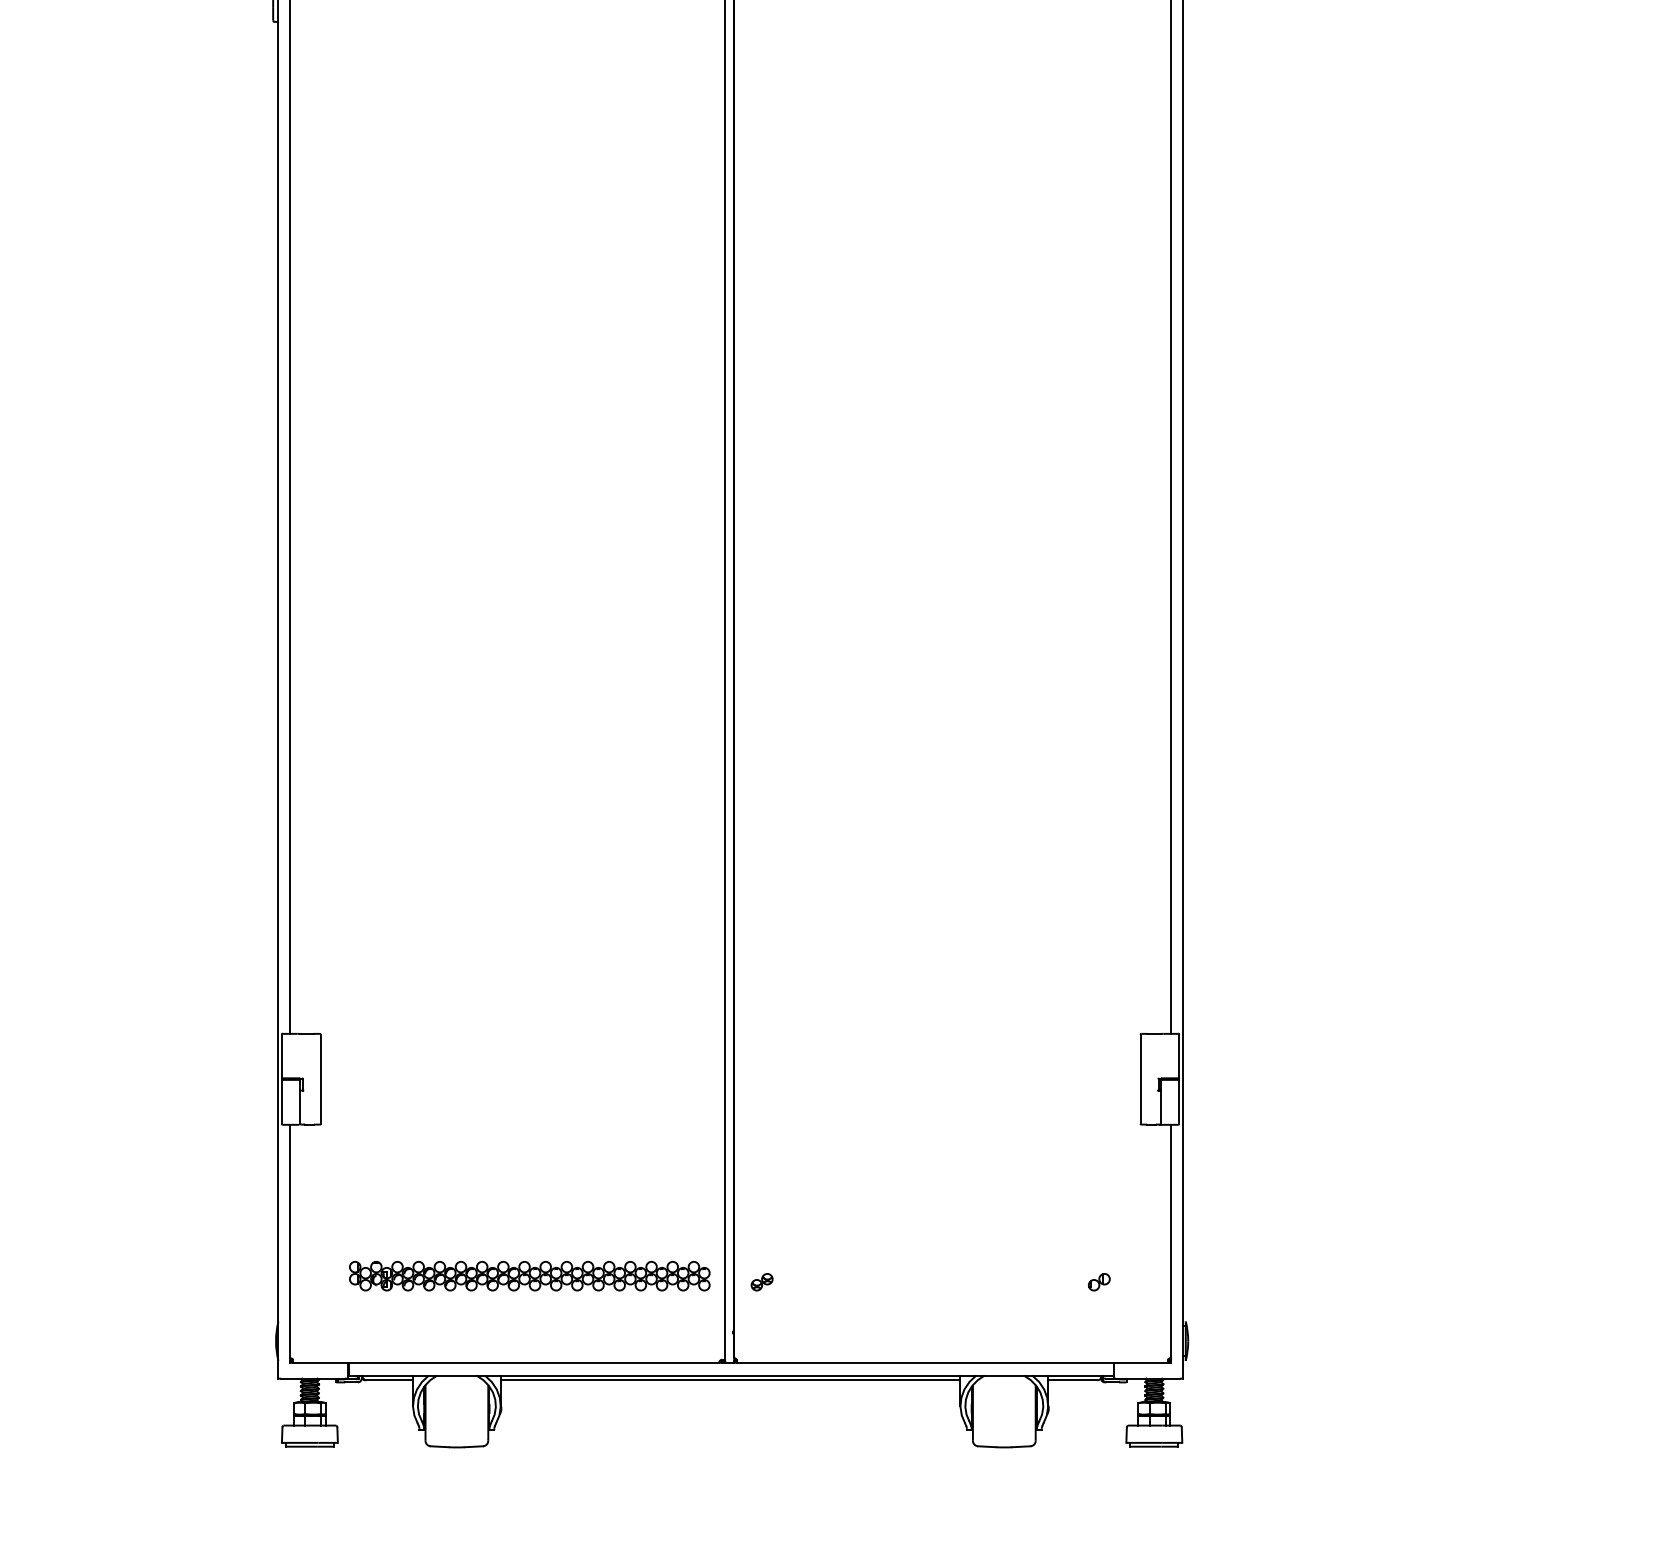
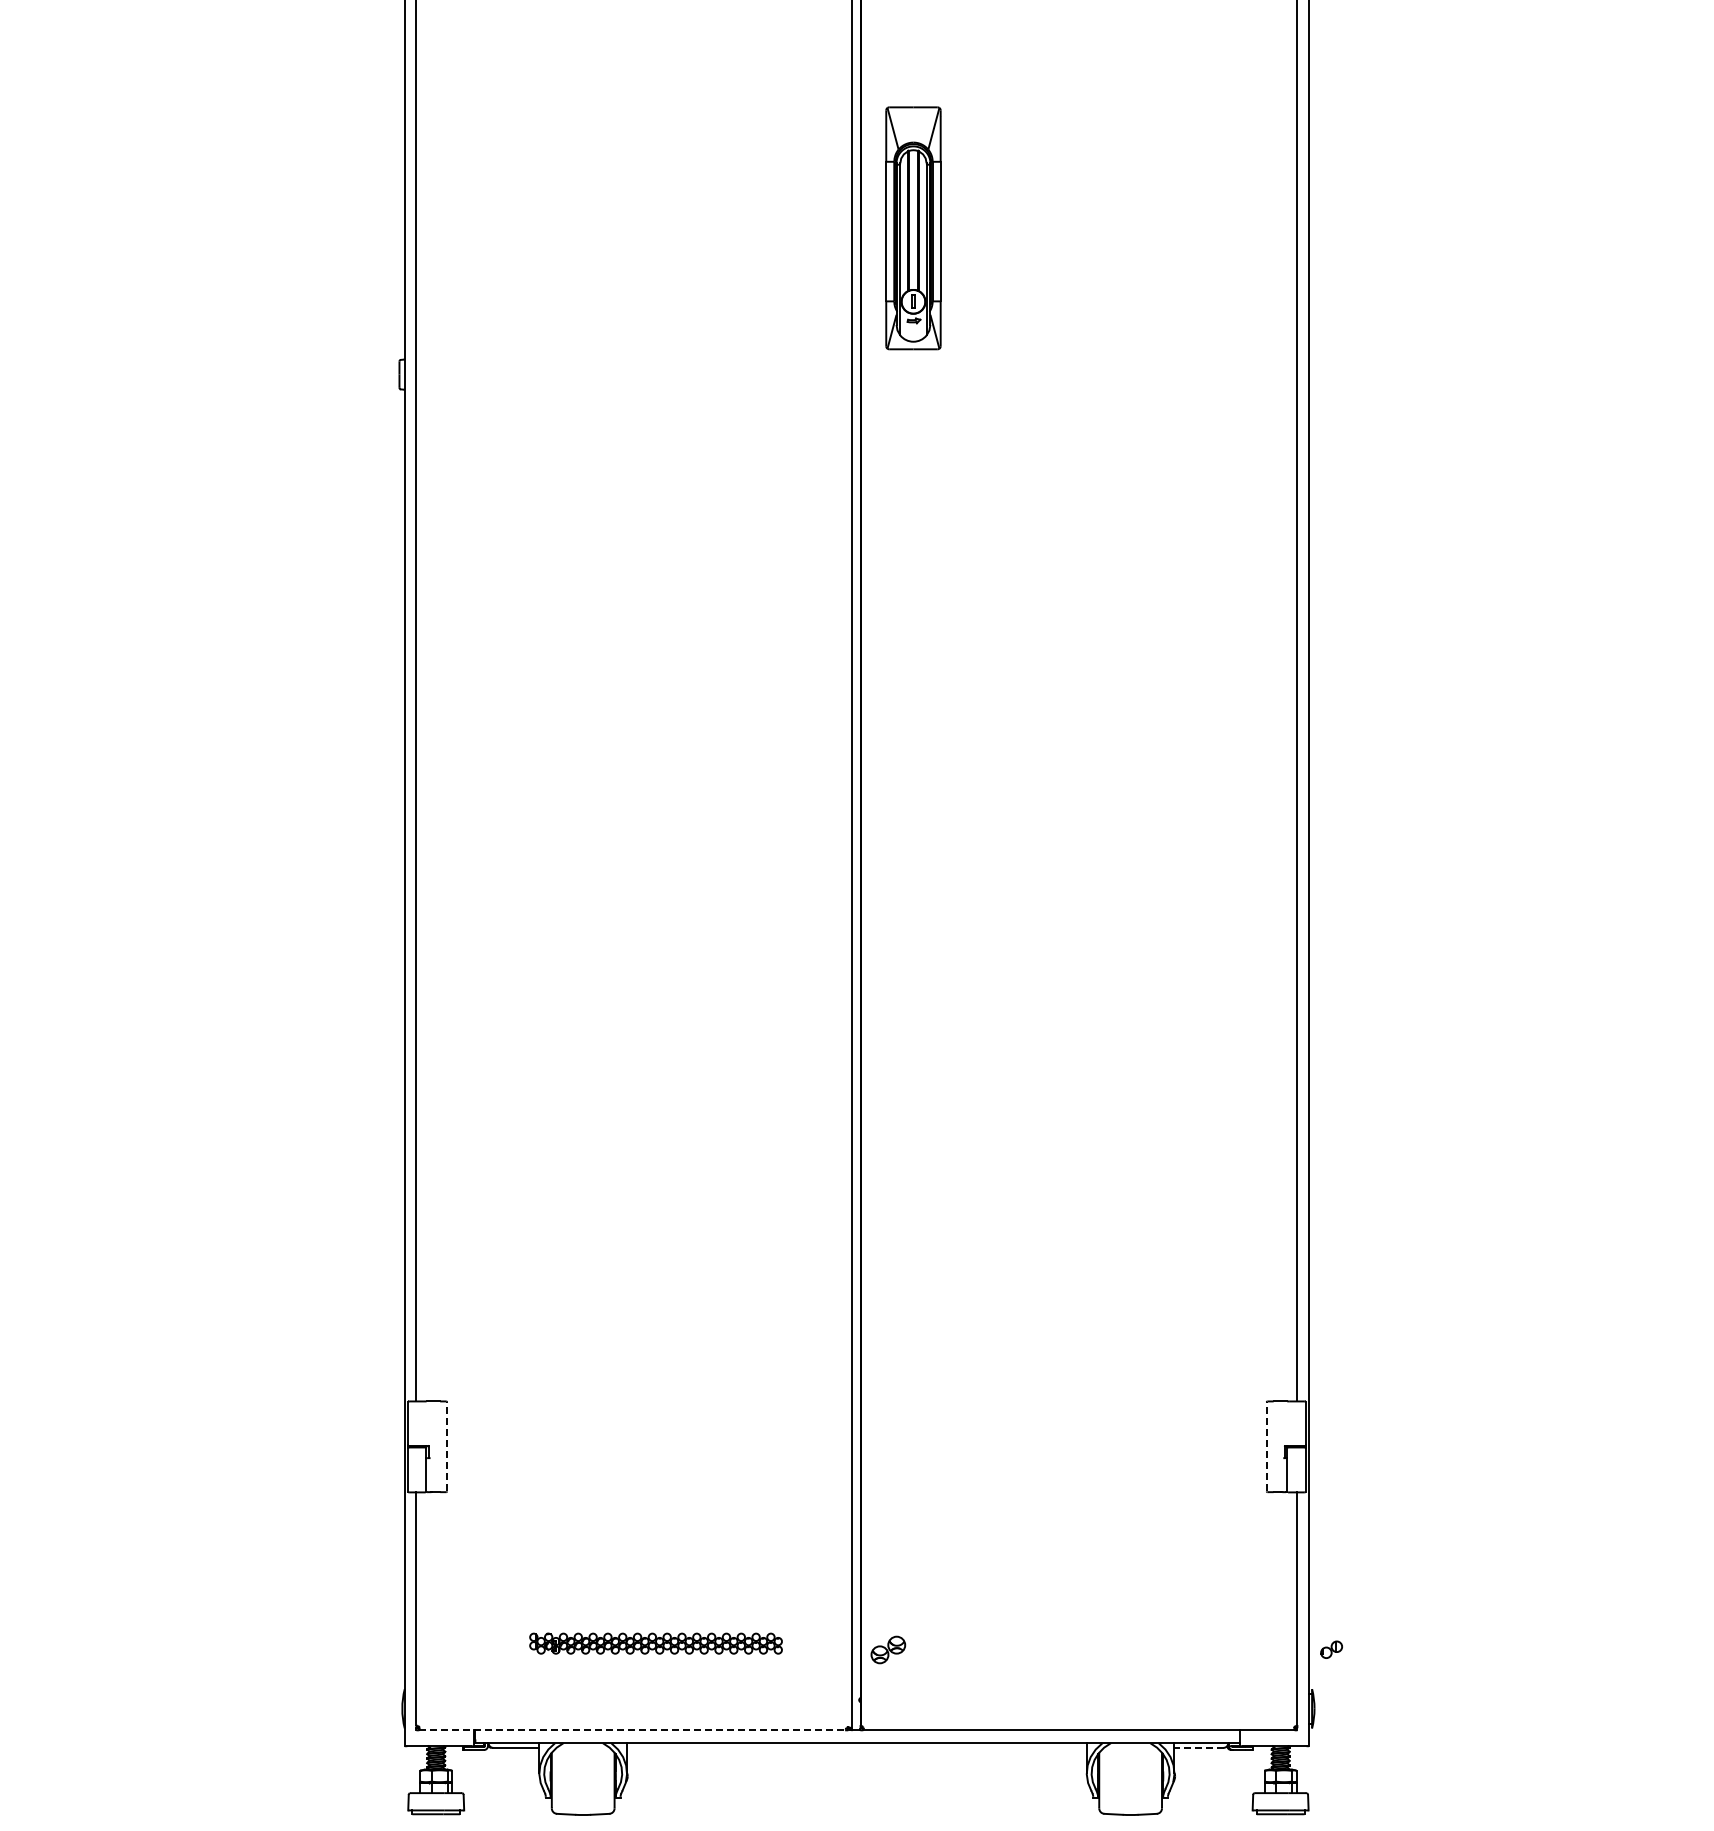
line: (321, 1078) -> (447, 1446), solid -> dashed
line: (1140, 1078) -> (1266, 1446), solid -> dashed
part: (529, 1275) -> (655, 1643), size x0.7
part: (762, 1281) -> (888, 1649), size x1.6
part: (1099, 1281) -> (1331, 1649), moved
line: (506, 1362) -> (632, 1730), solid -> dashed
line: (730, 1379) -> (856, 1747), removed
line: (1073, 1379) -> (1199, 1747), solid -> dashed

